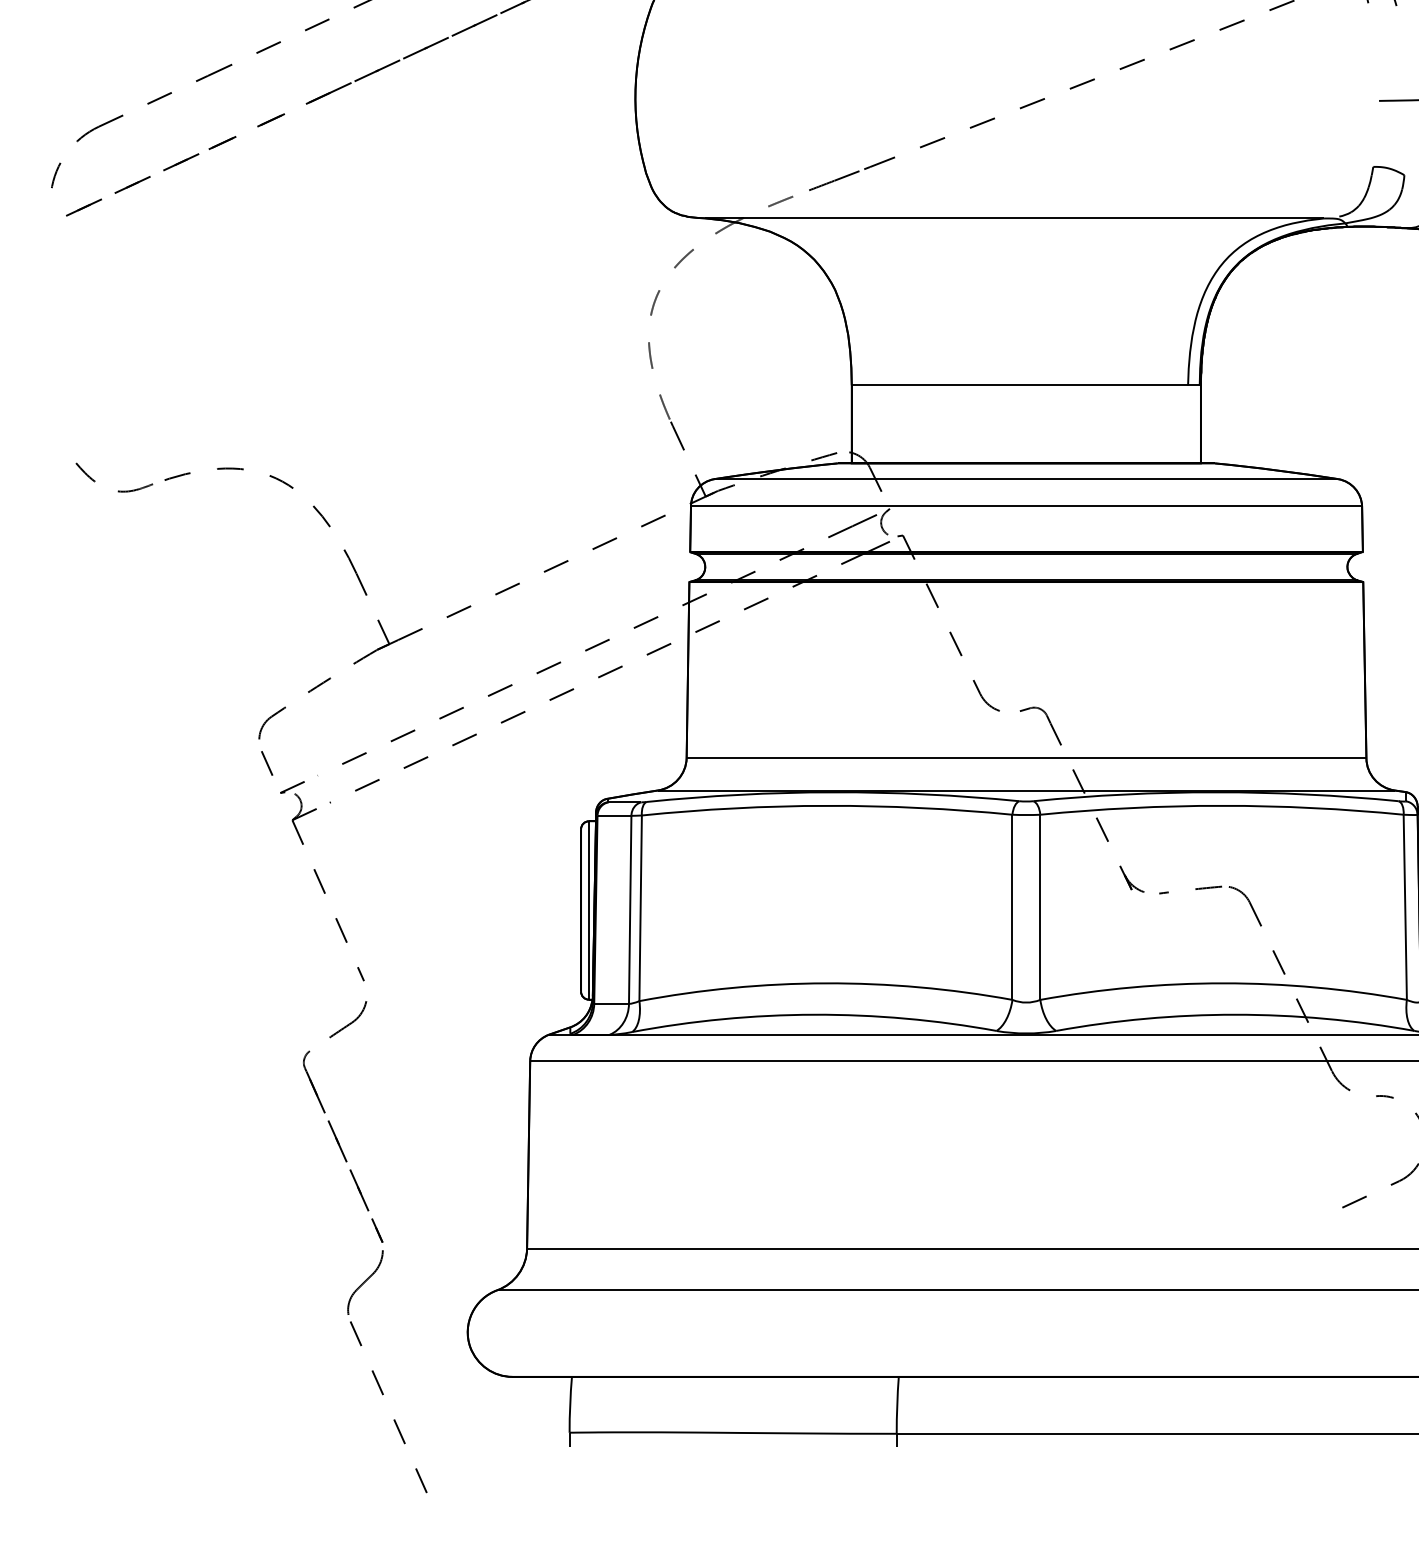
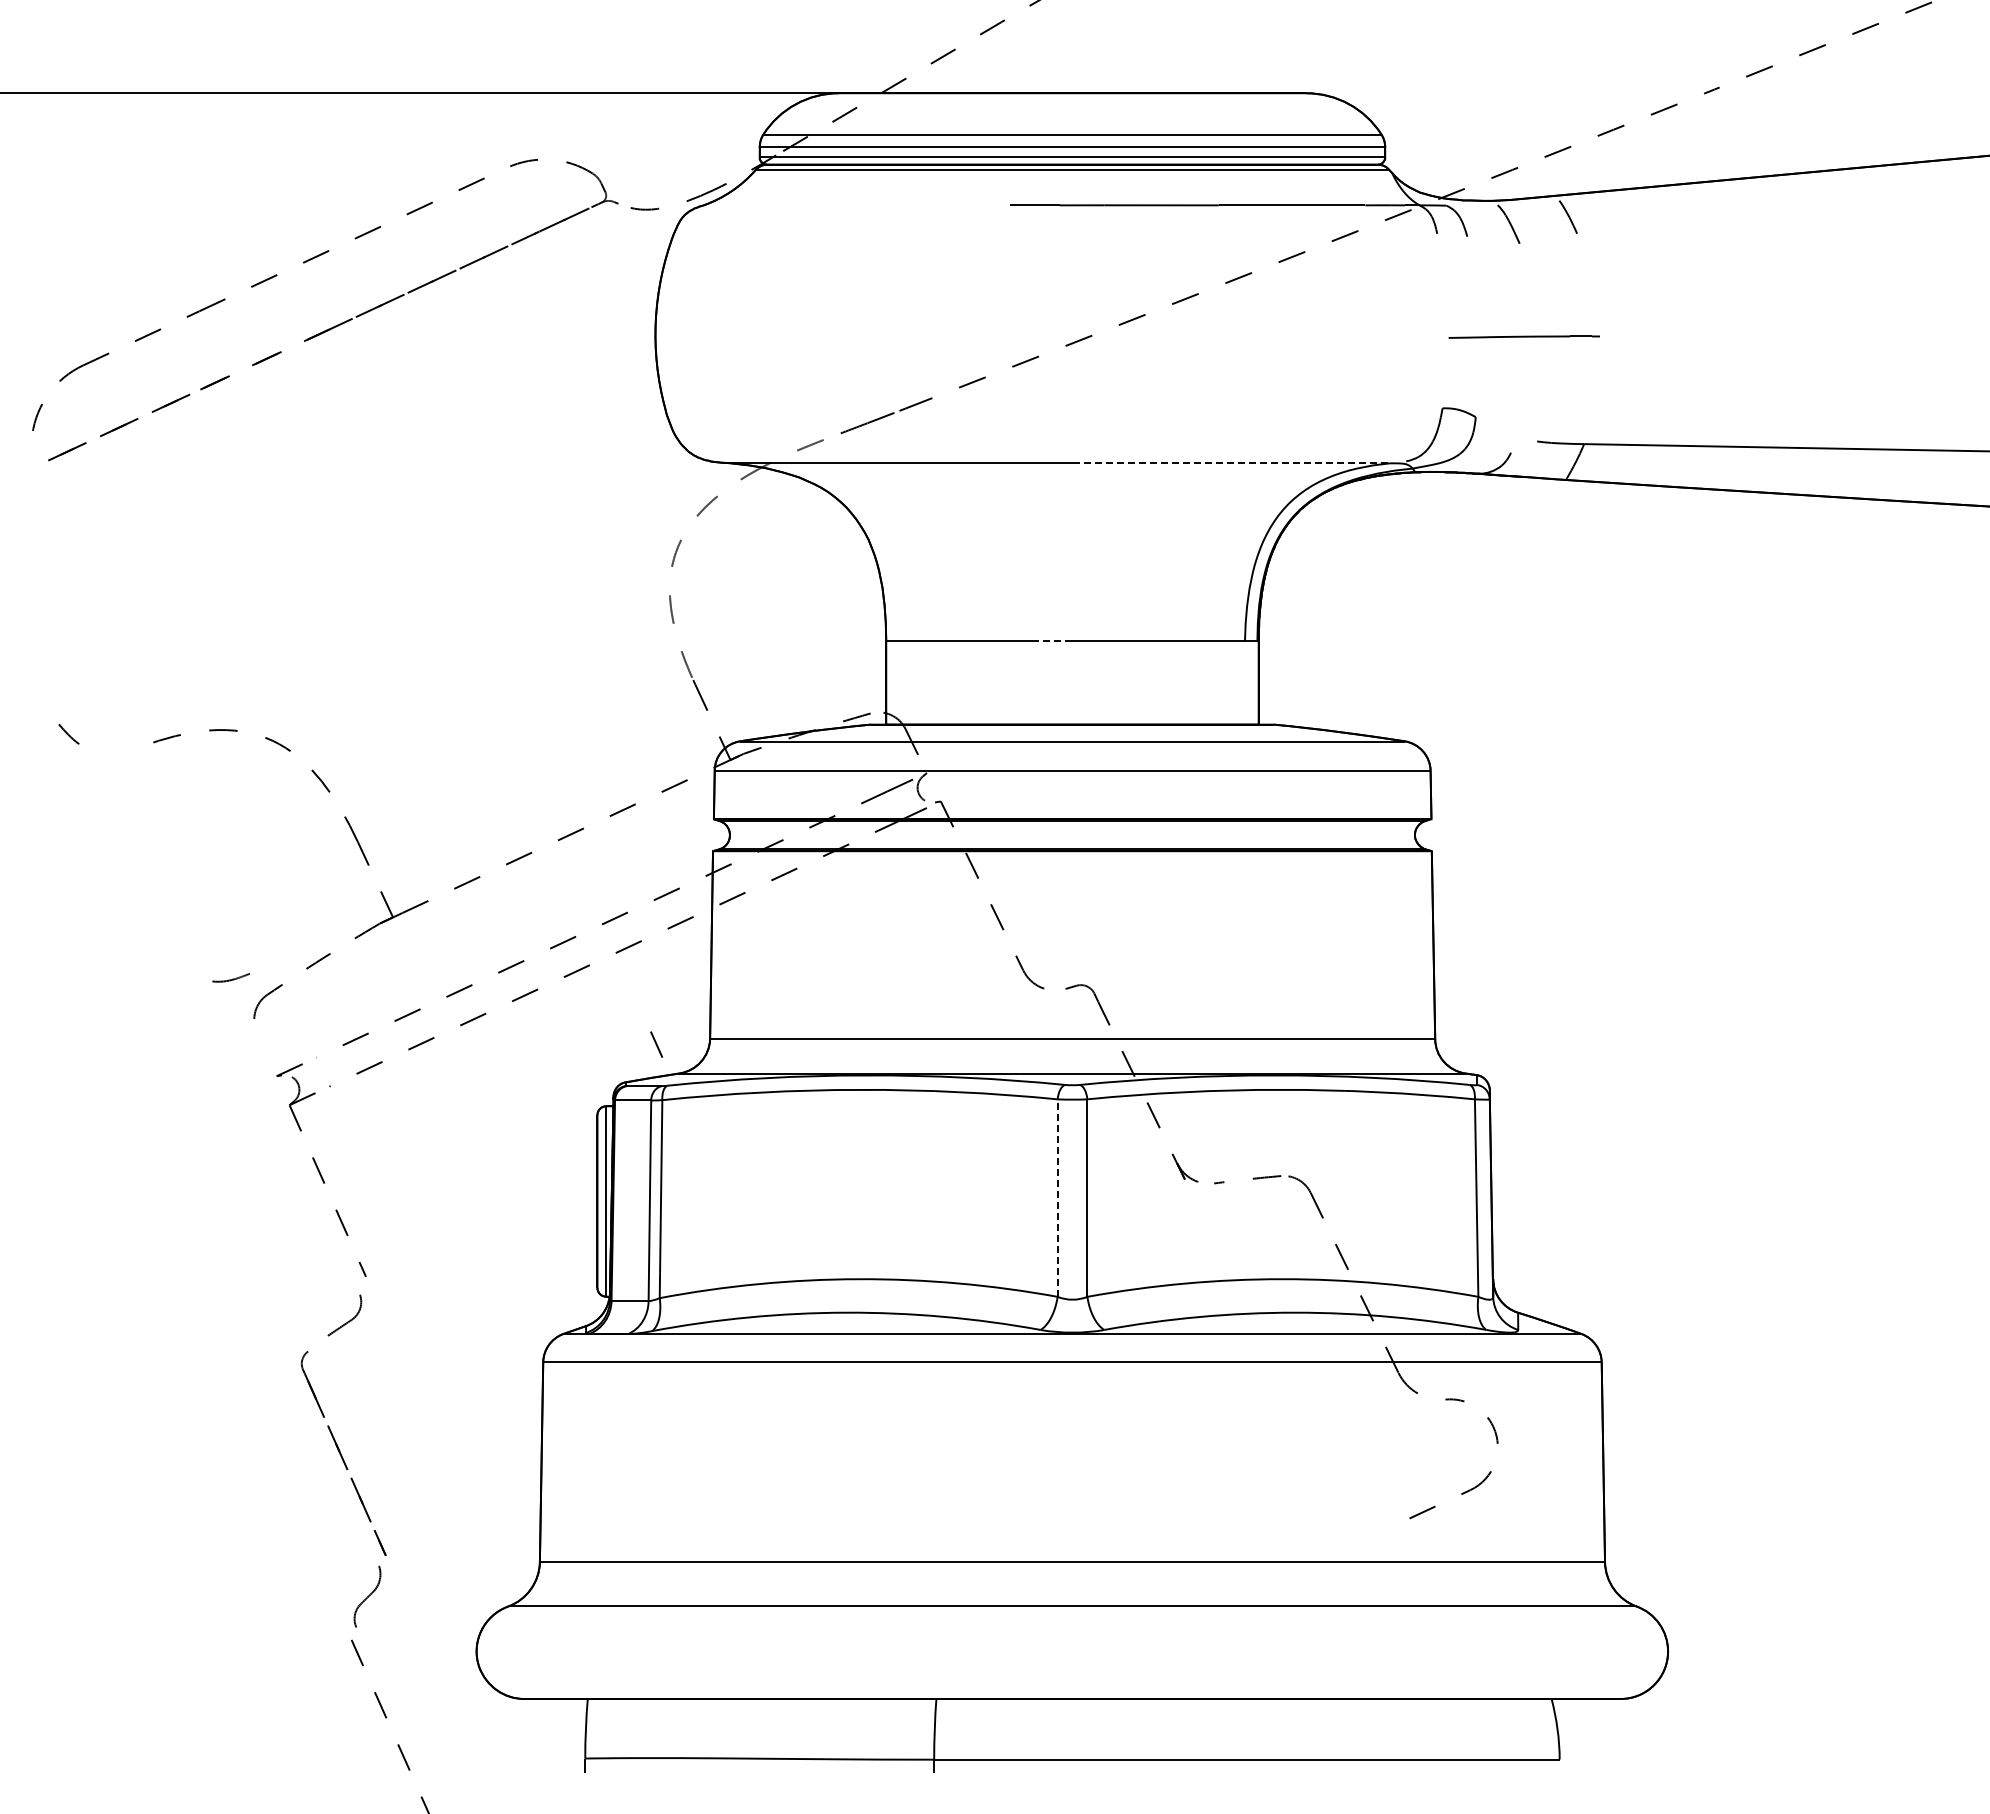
line: (1175, 218) -> (1231, 463), solid -> dashed
line: (1009, 385) -> (1054, 641), solid -> dashed
part: (134, 487) -> (230, 977), moved
line: (267, 763) -> (656, 1044), moved
line: (1012, 907) -> (1057, 1198), solid -> dashed
part: (348, 1019) -> (349, 1317), size x0.6
part: (365, 1282) -> (367, 1598), size x0.7

